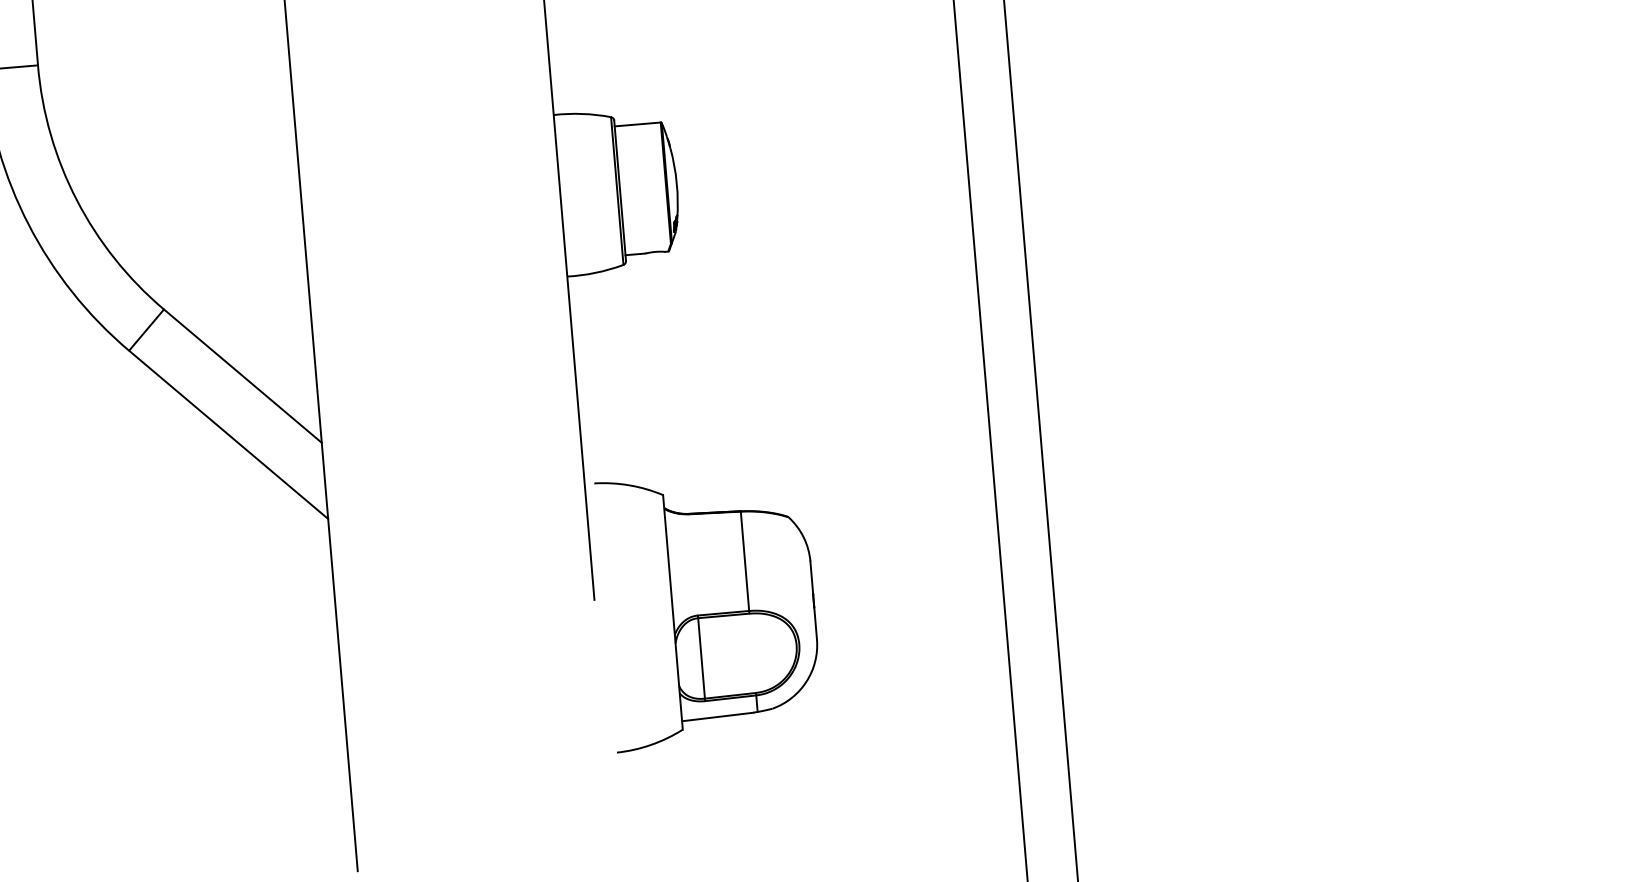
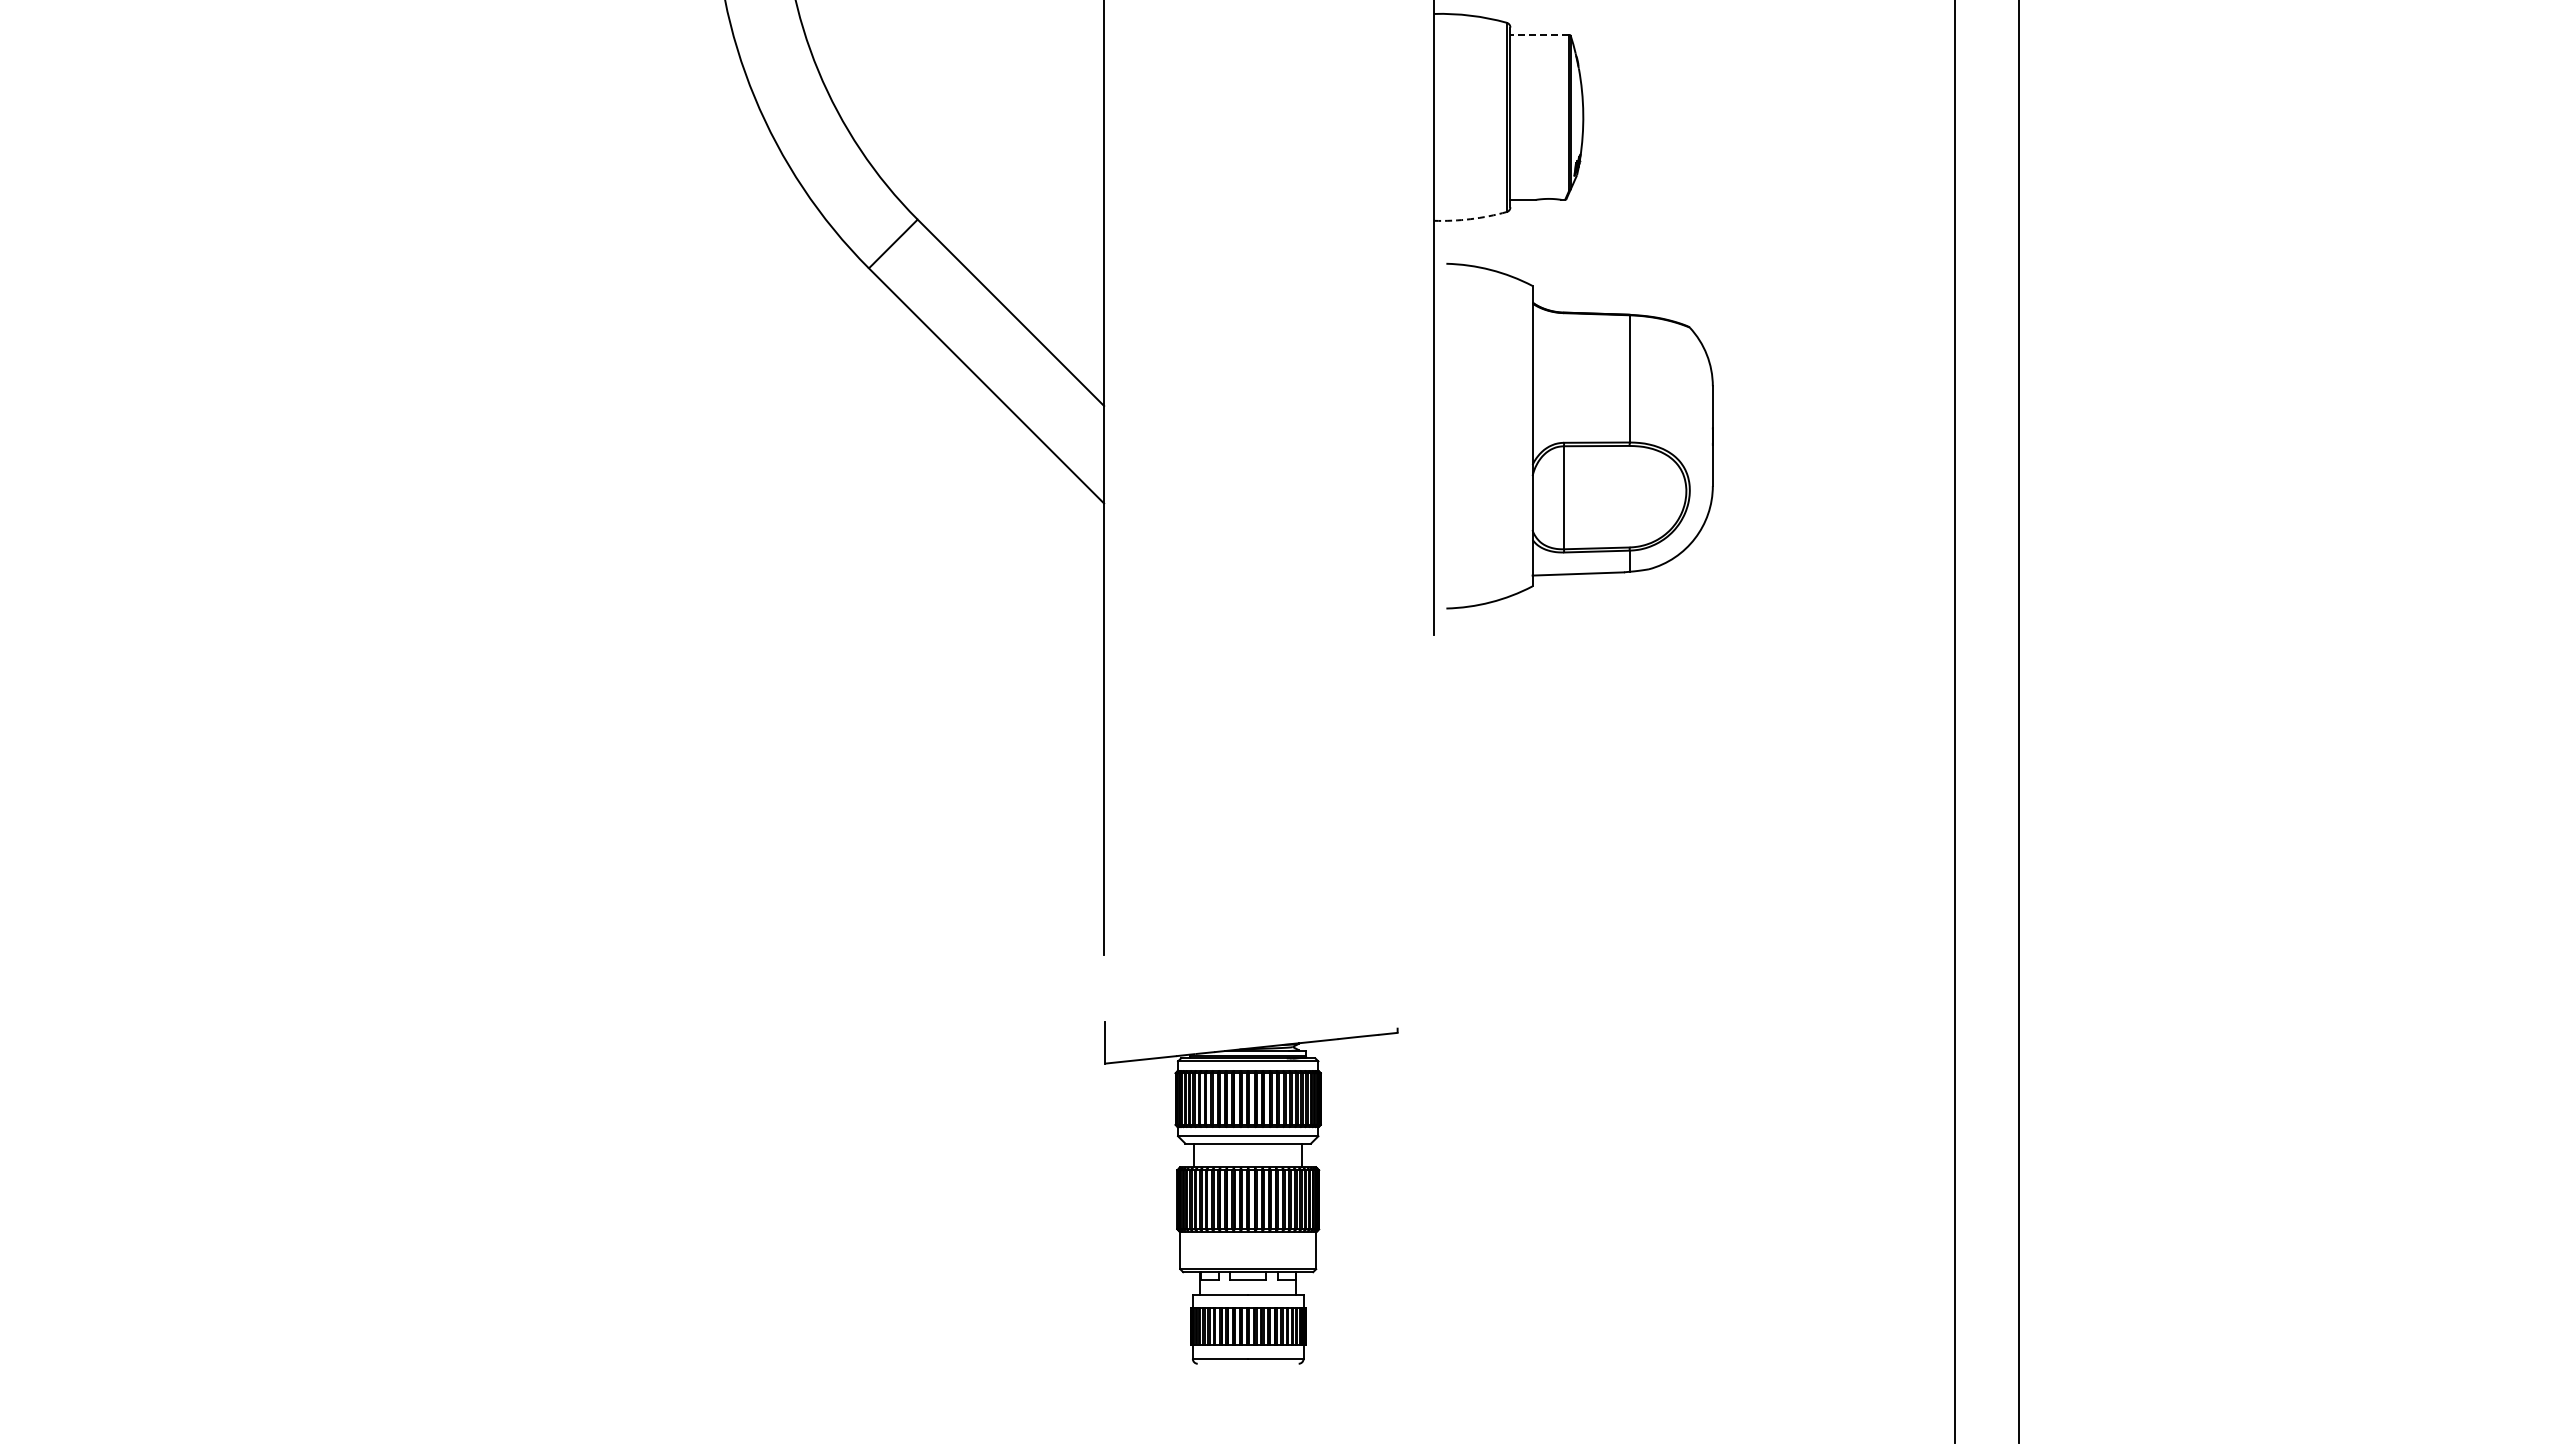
line: (637, 124) -> (1539, 34), solid -> dashed
arc: (595, 273) -> (1470, 219), solid -> dashed
part: (709, 608) -> (1579, 435), moved

